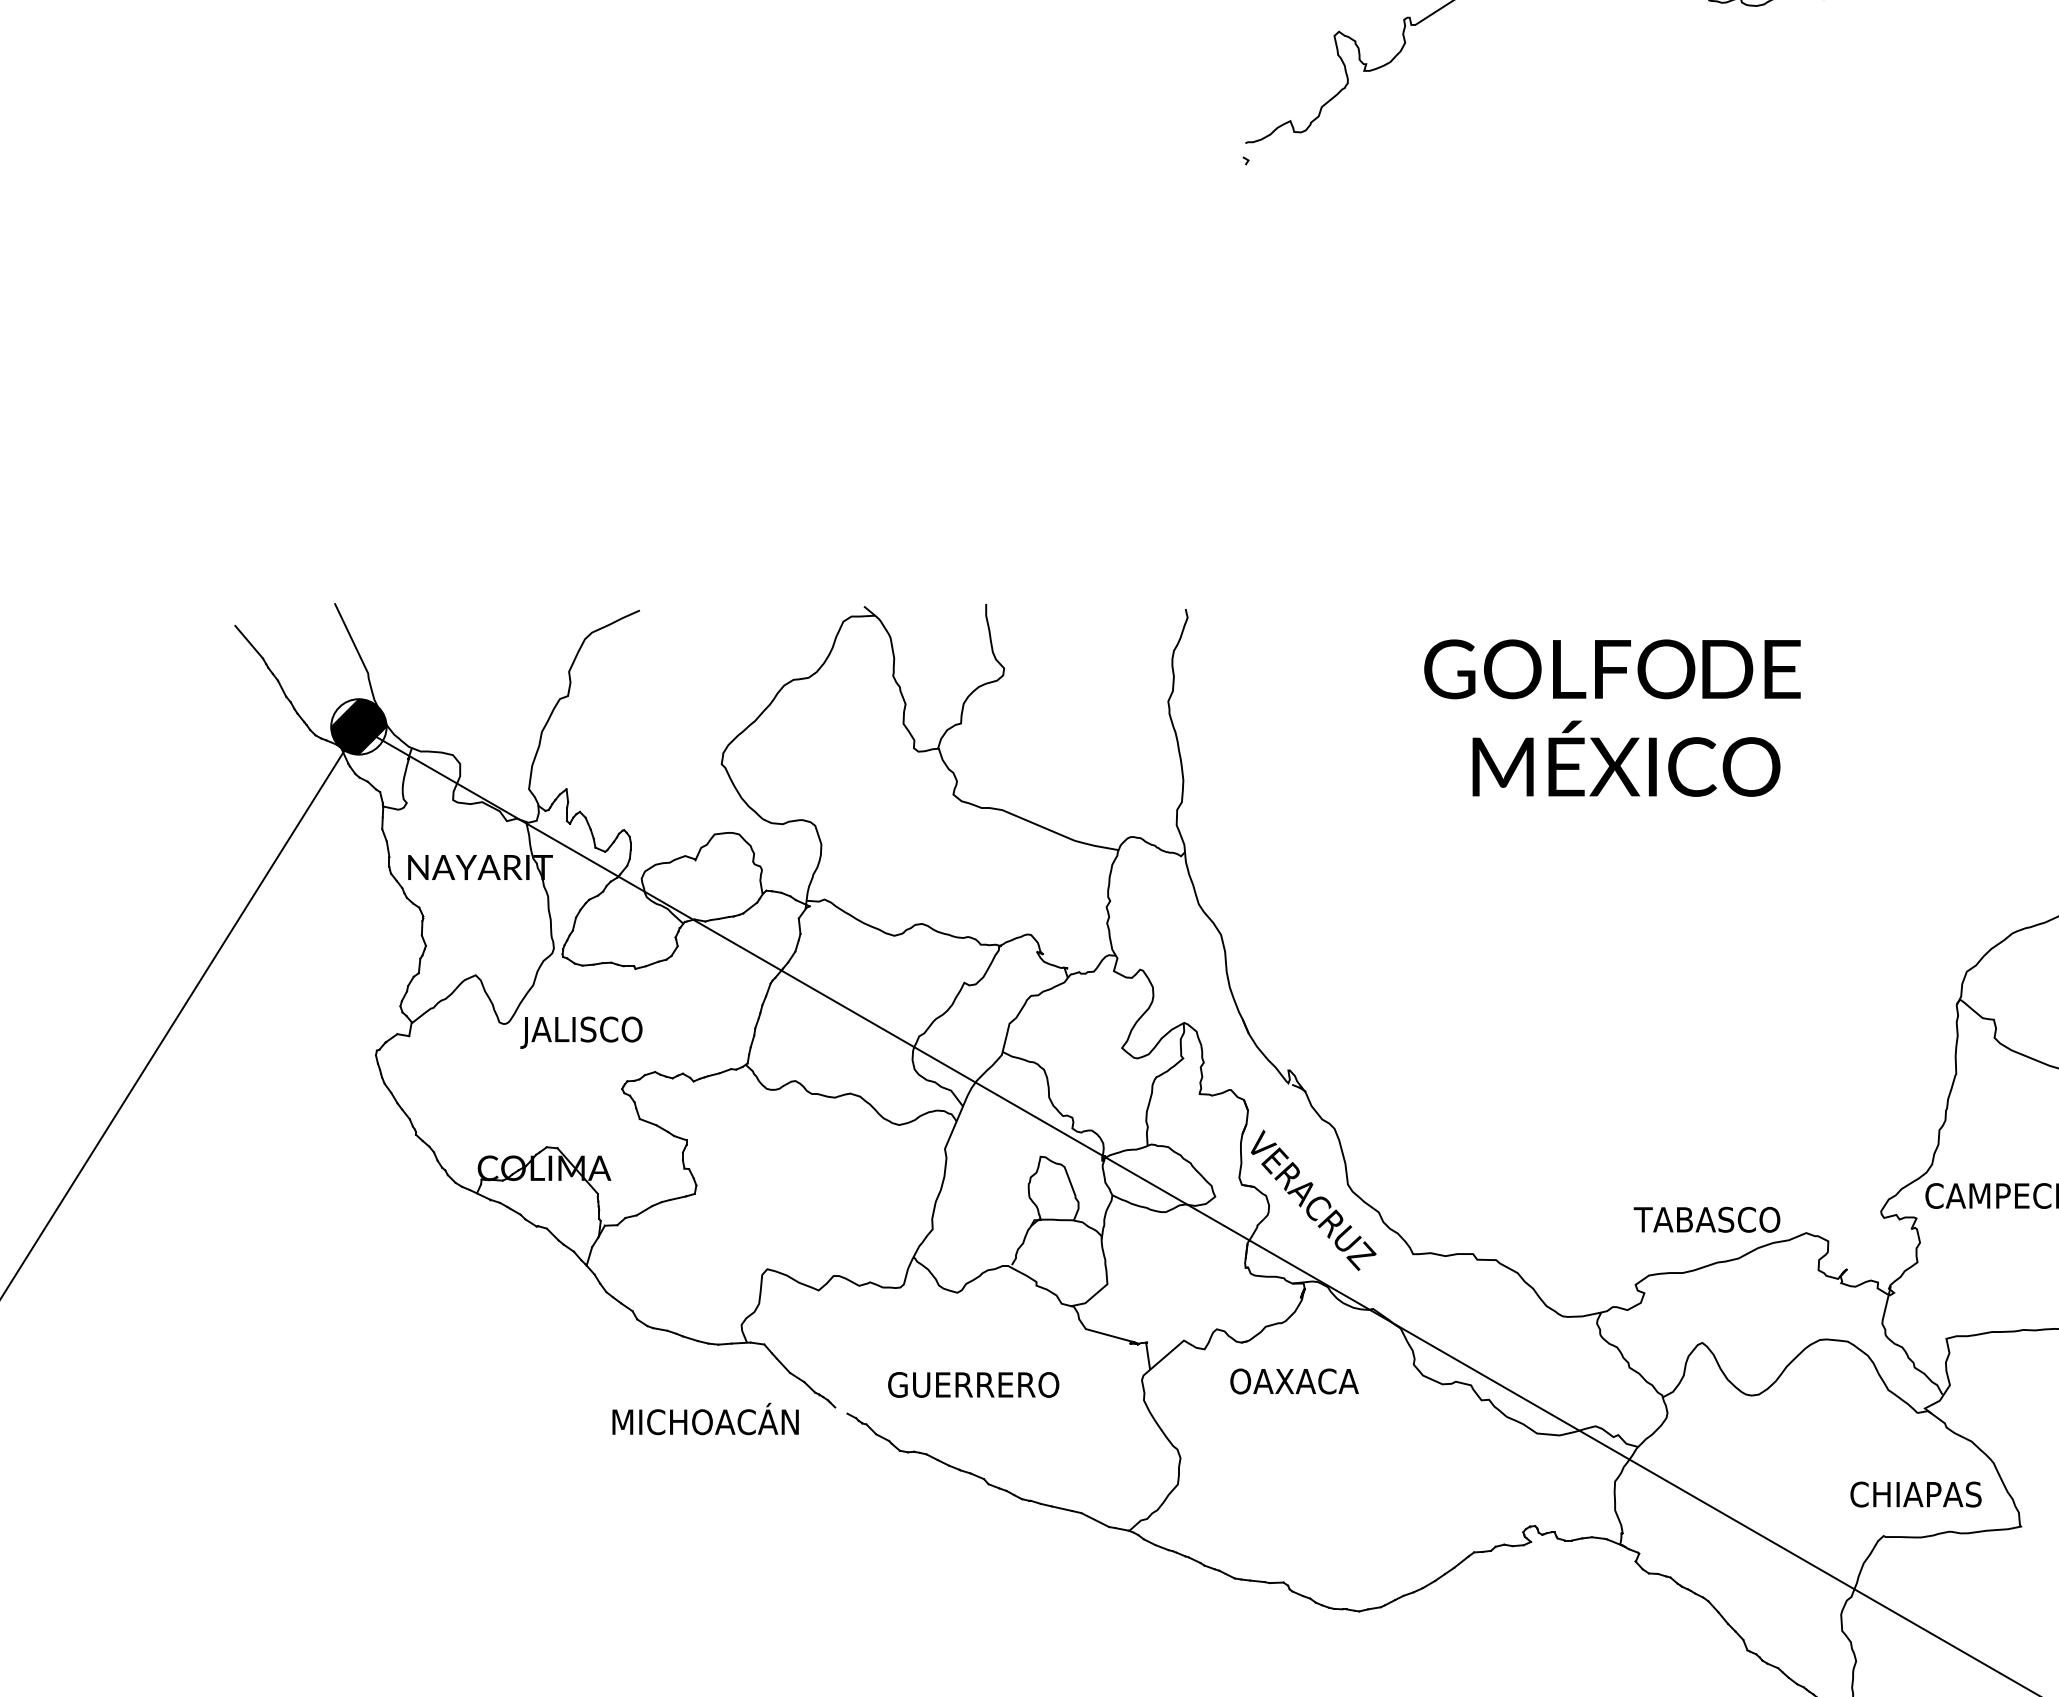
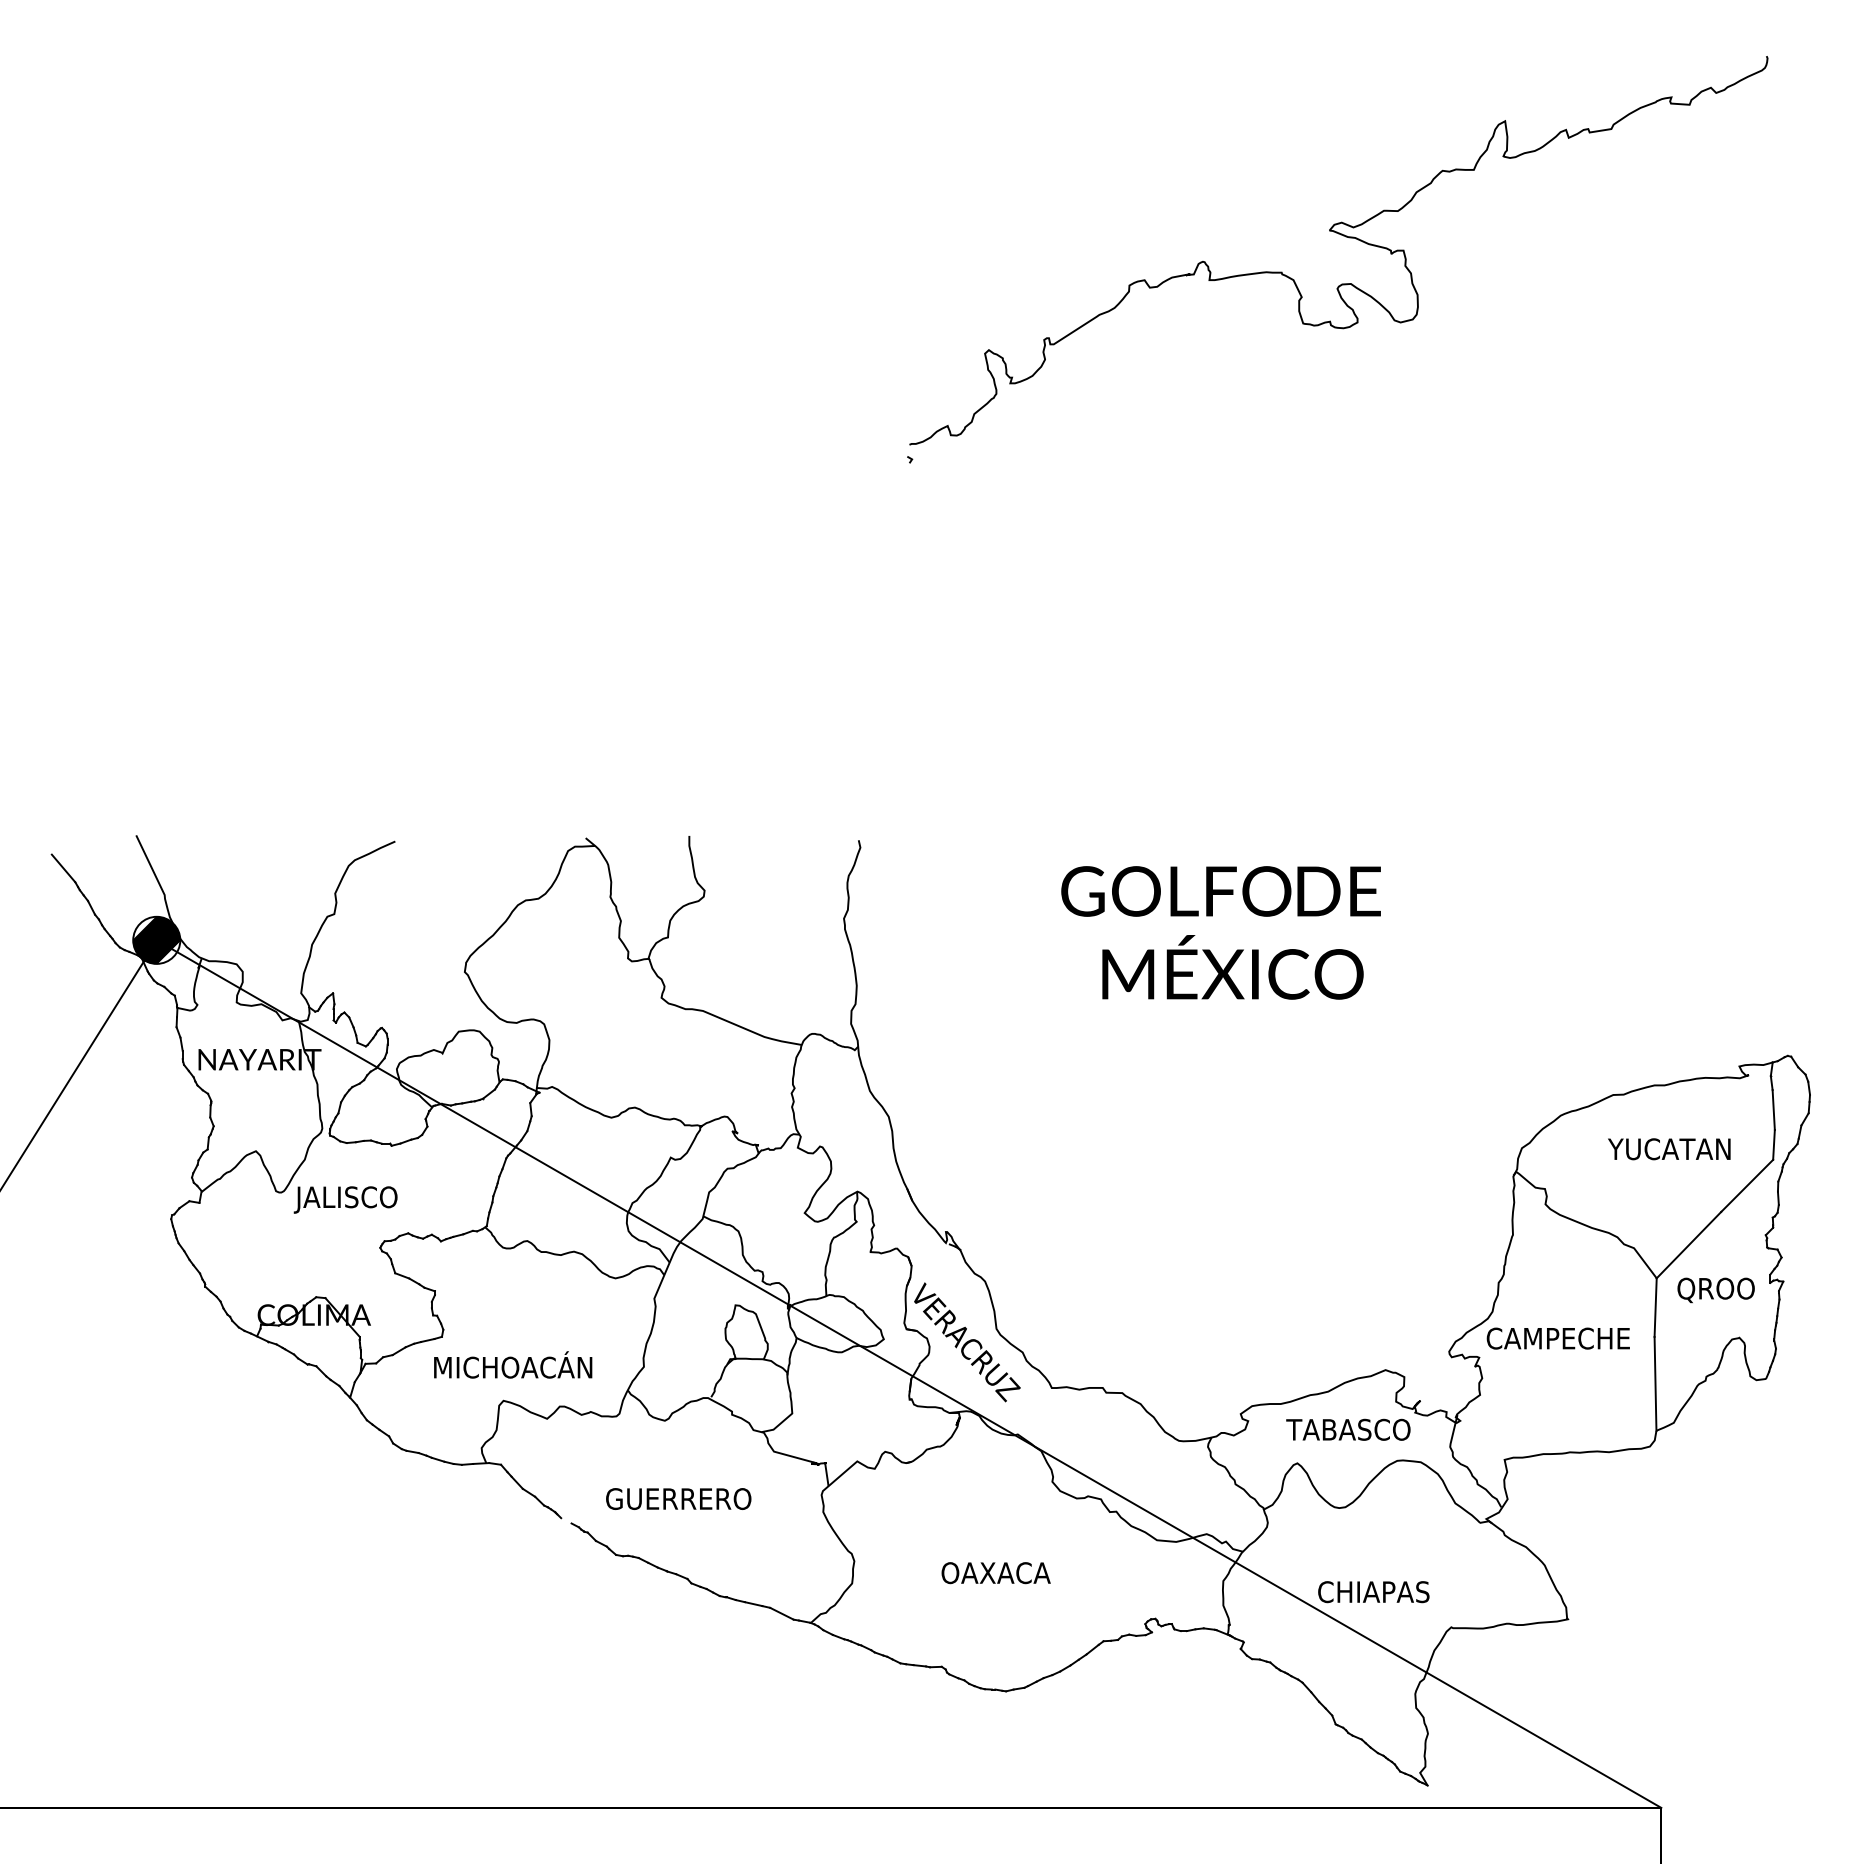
text: (1707, 1219) -> (1348, 1429), moved
text: (1293, 1381) -> (995, 1573), moved
text: (706, 1418) -> (513, 1364), moved
text: (1915, 1495) -> (1373, 1592), moved

